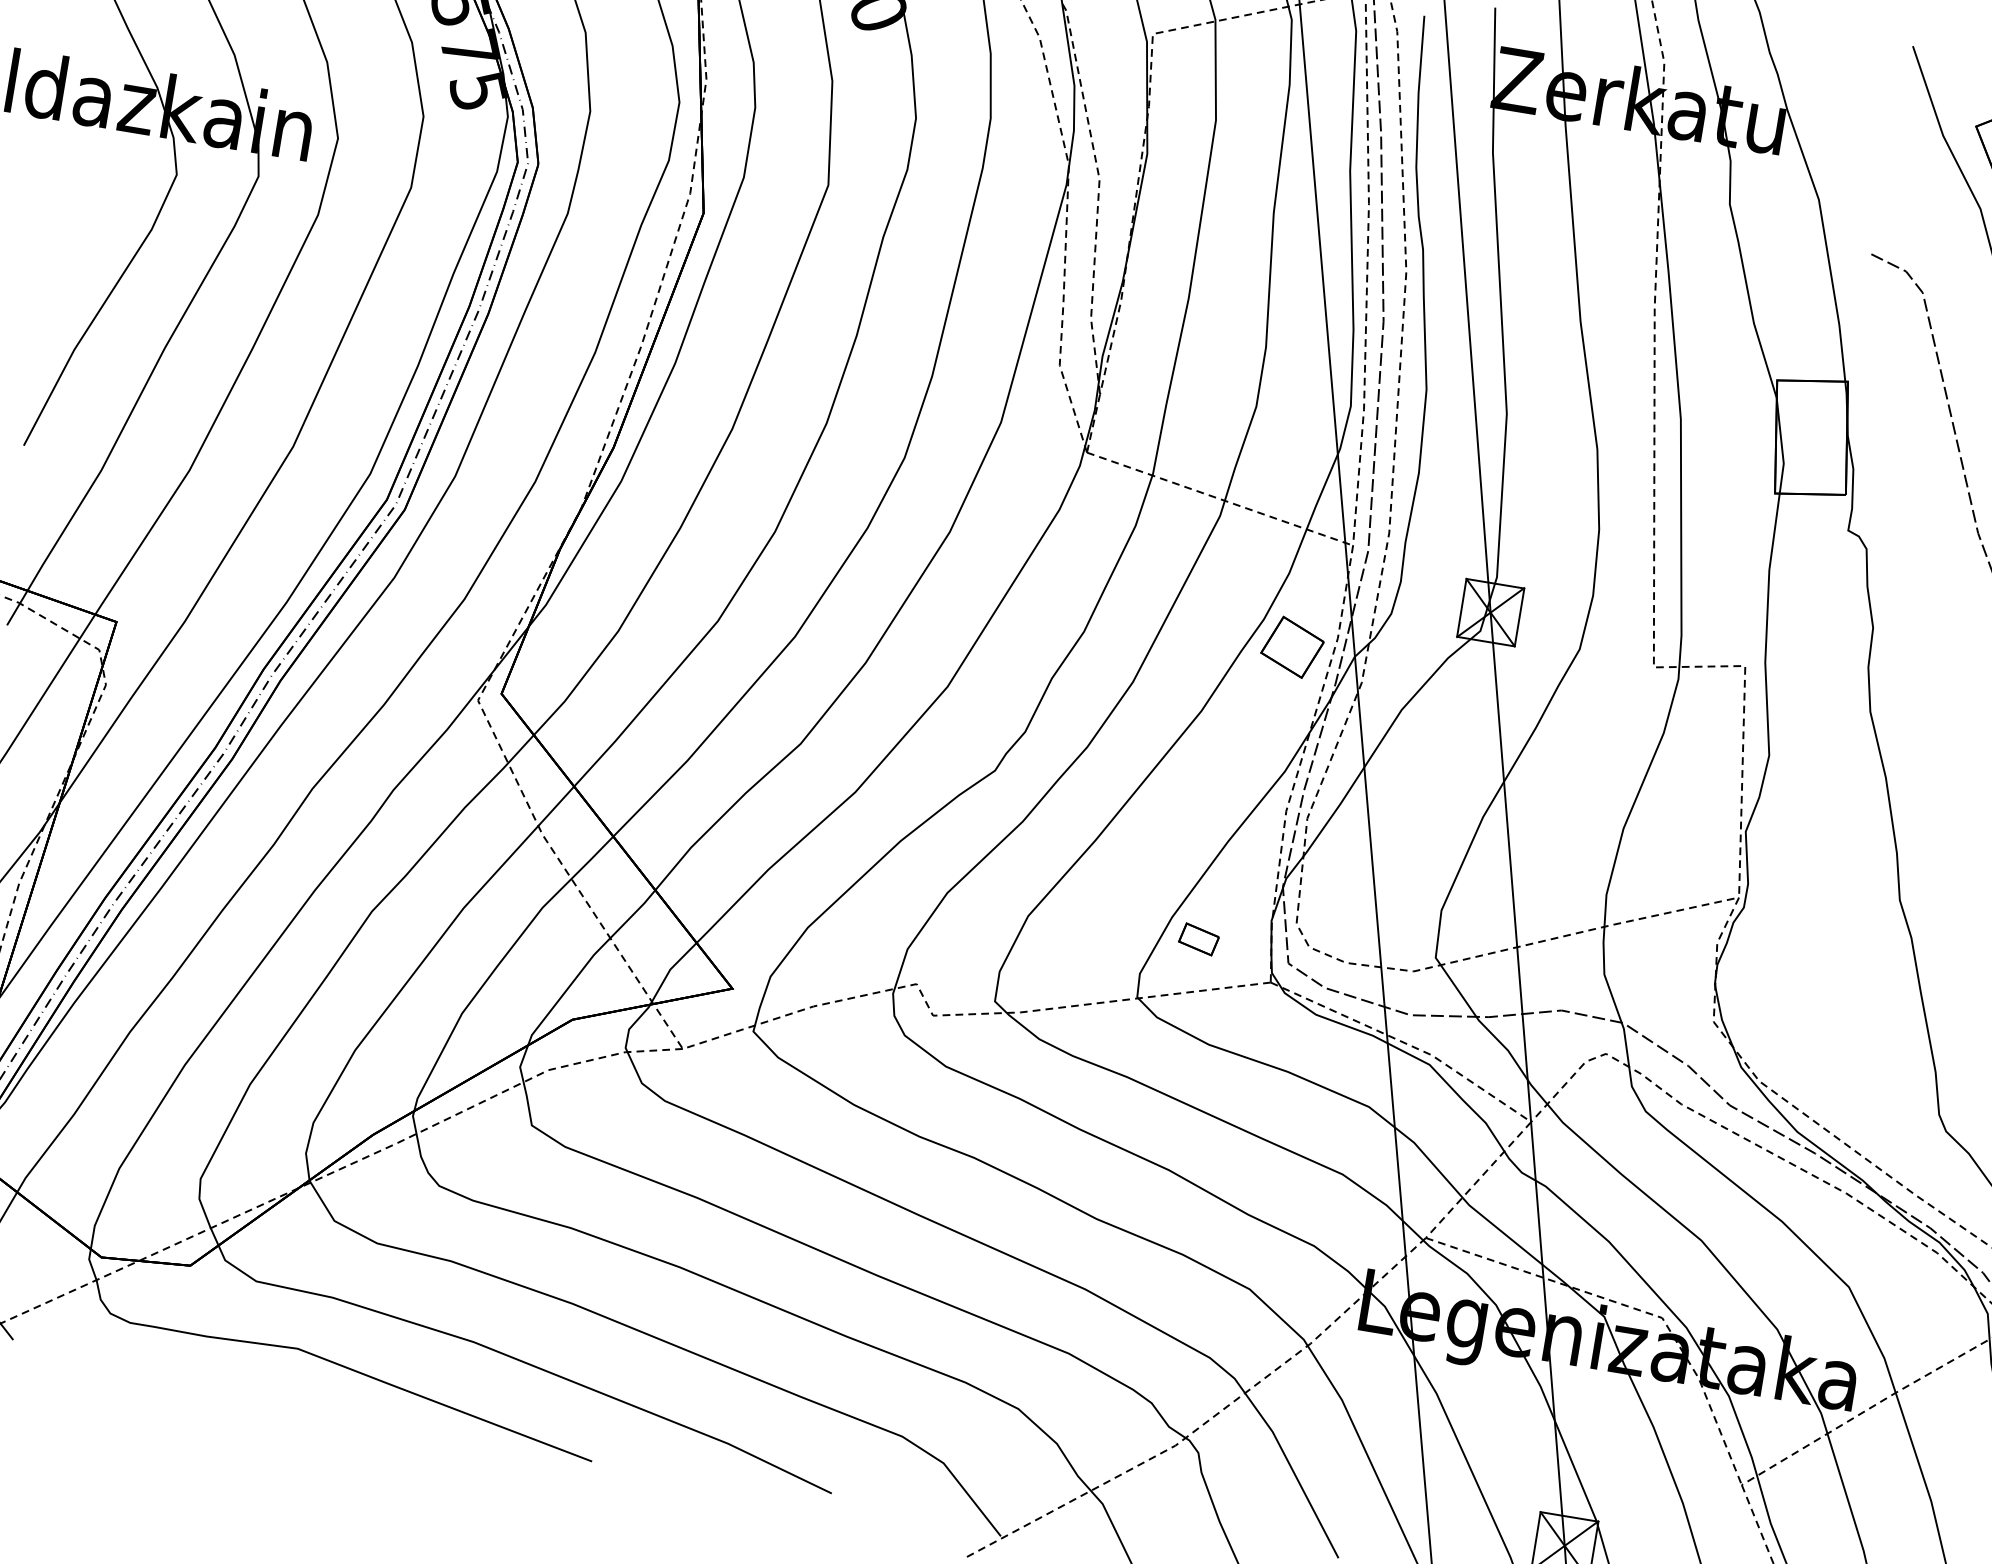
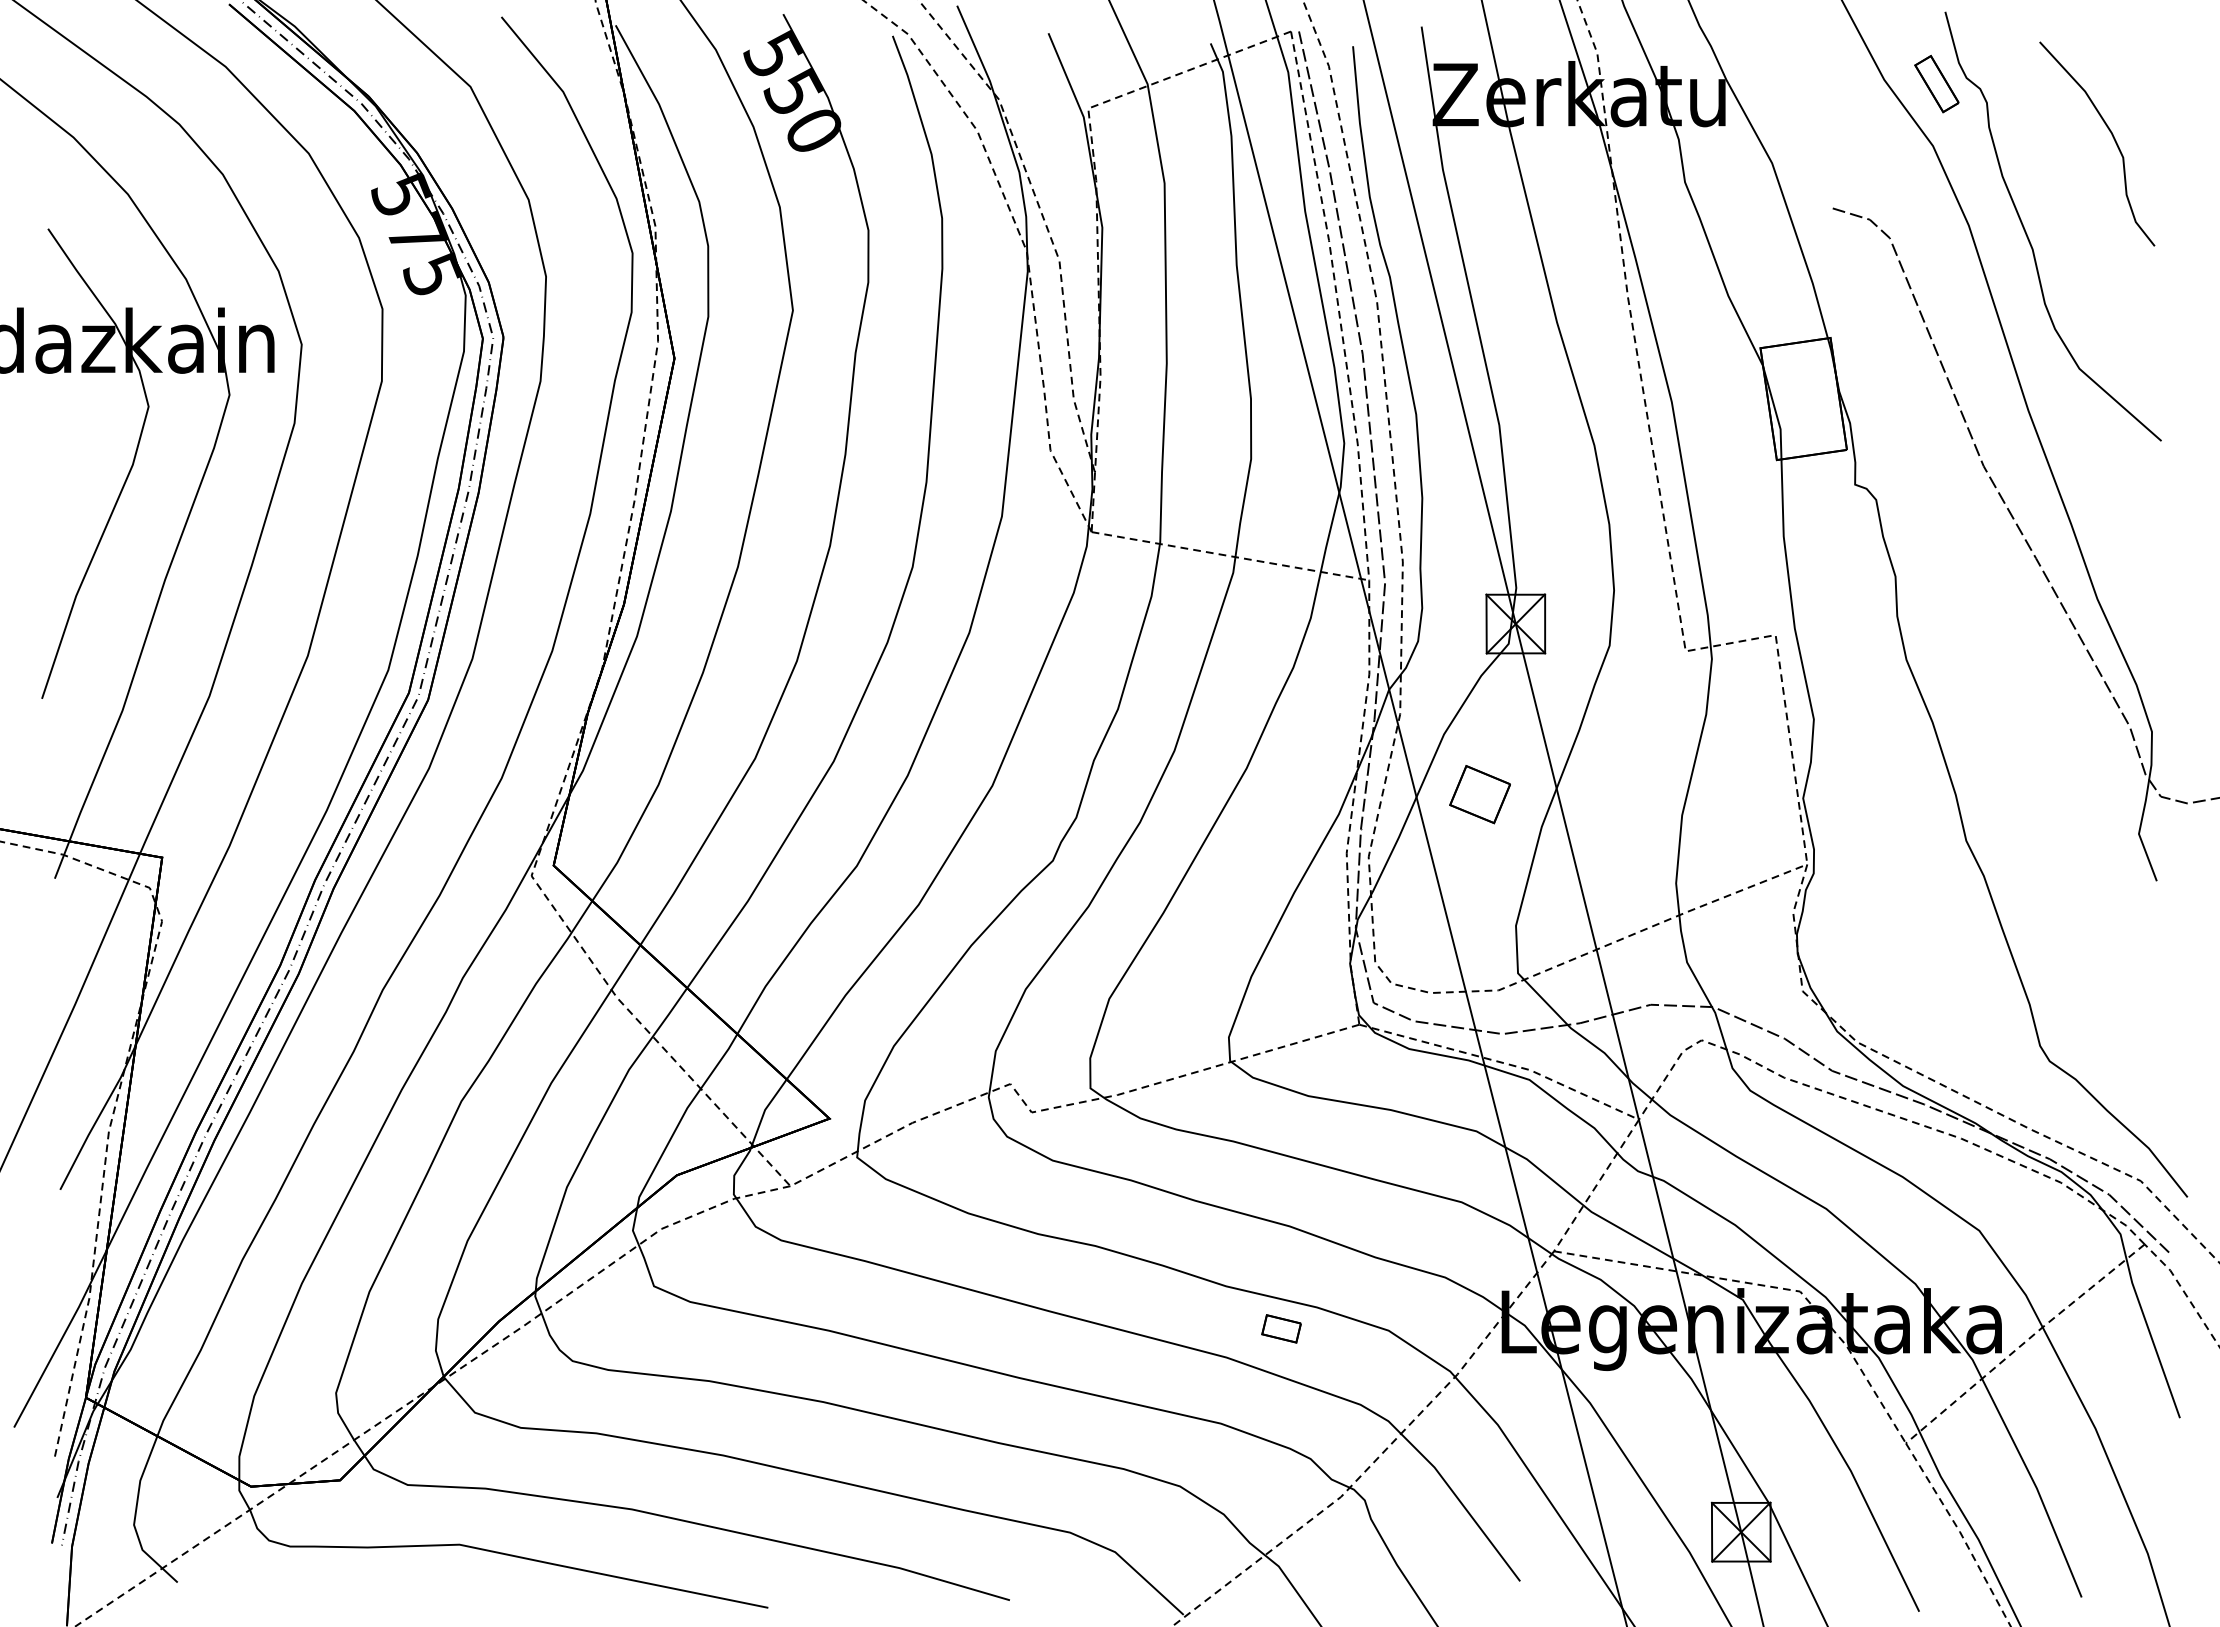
part: (1291, 647) -> (1479, 794), moved
part: (1199, 939) -> (1281, 1328), moved

